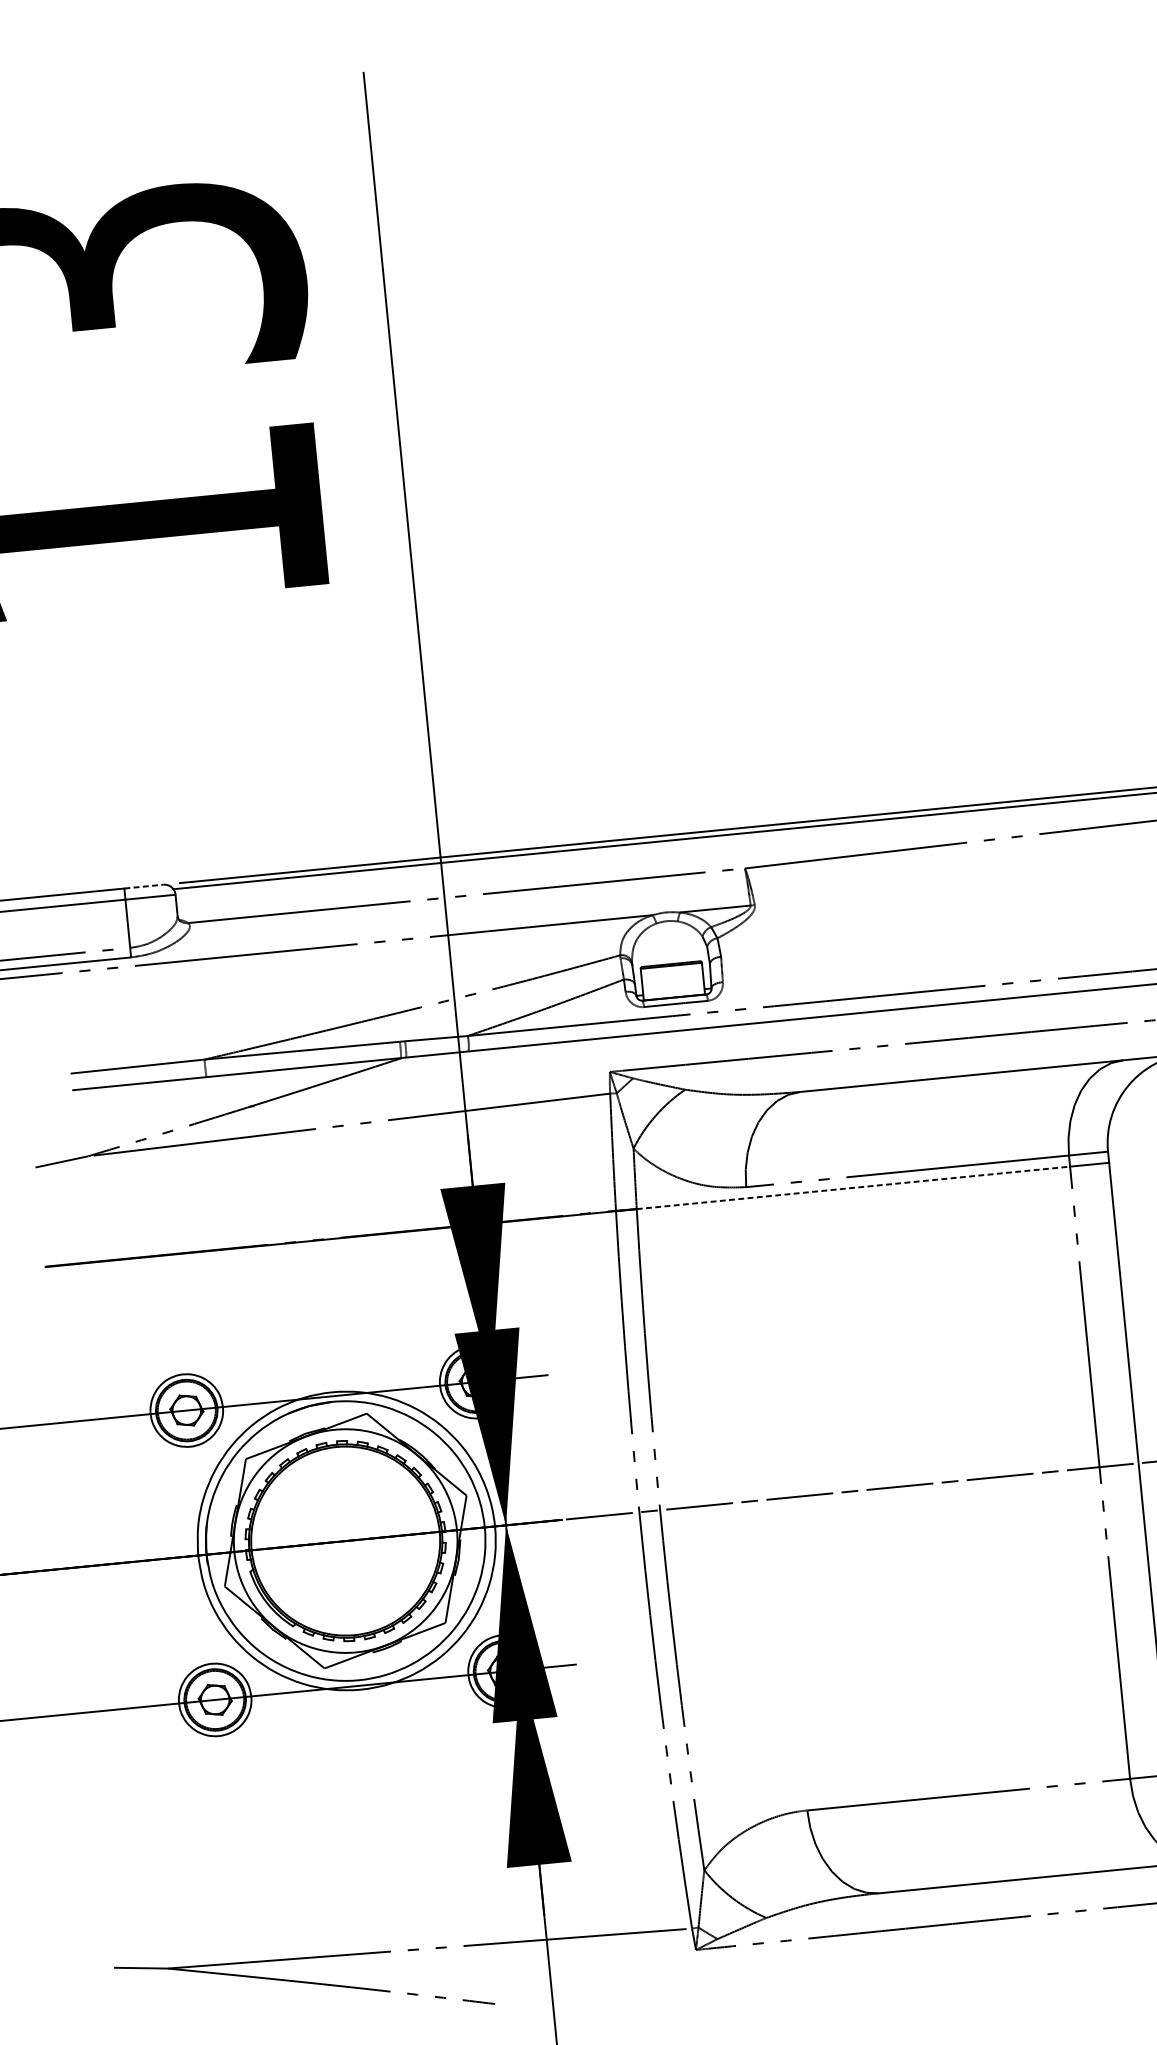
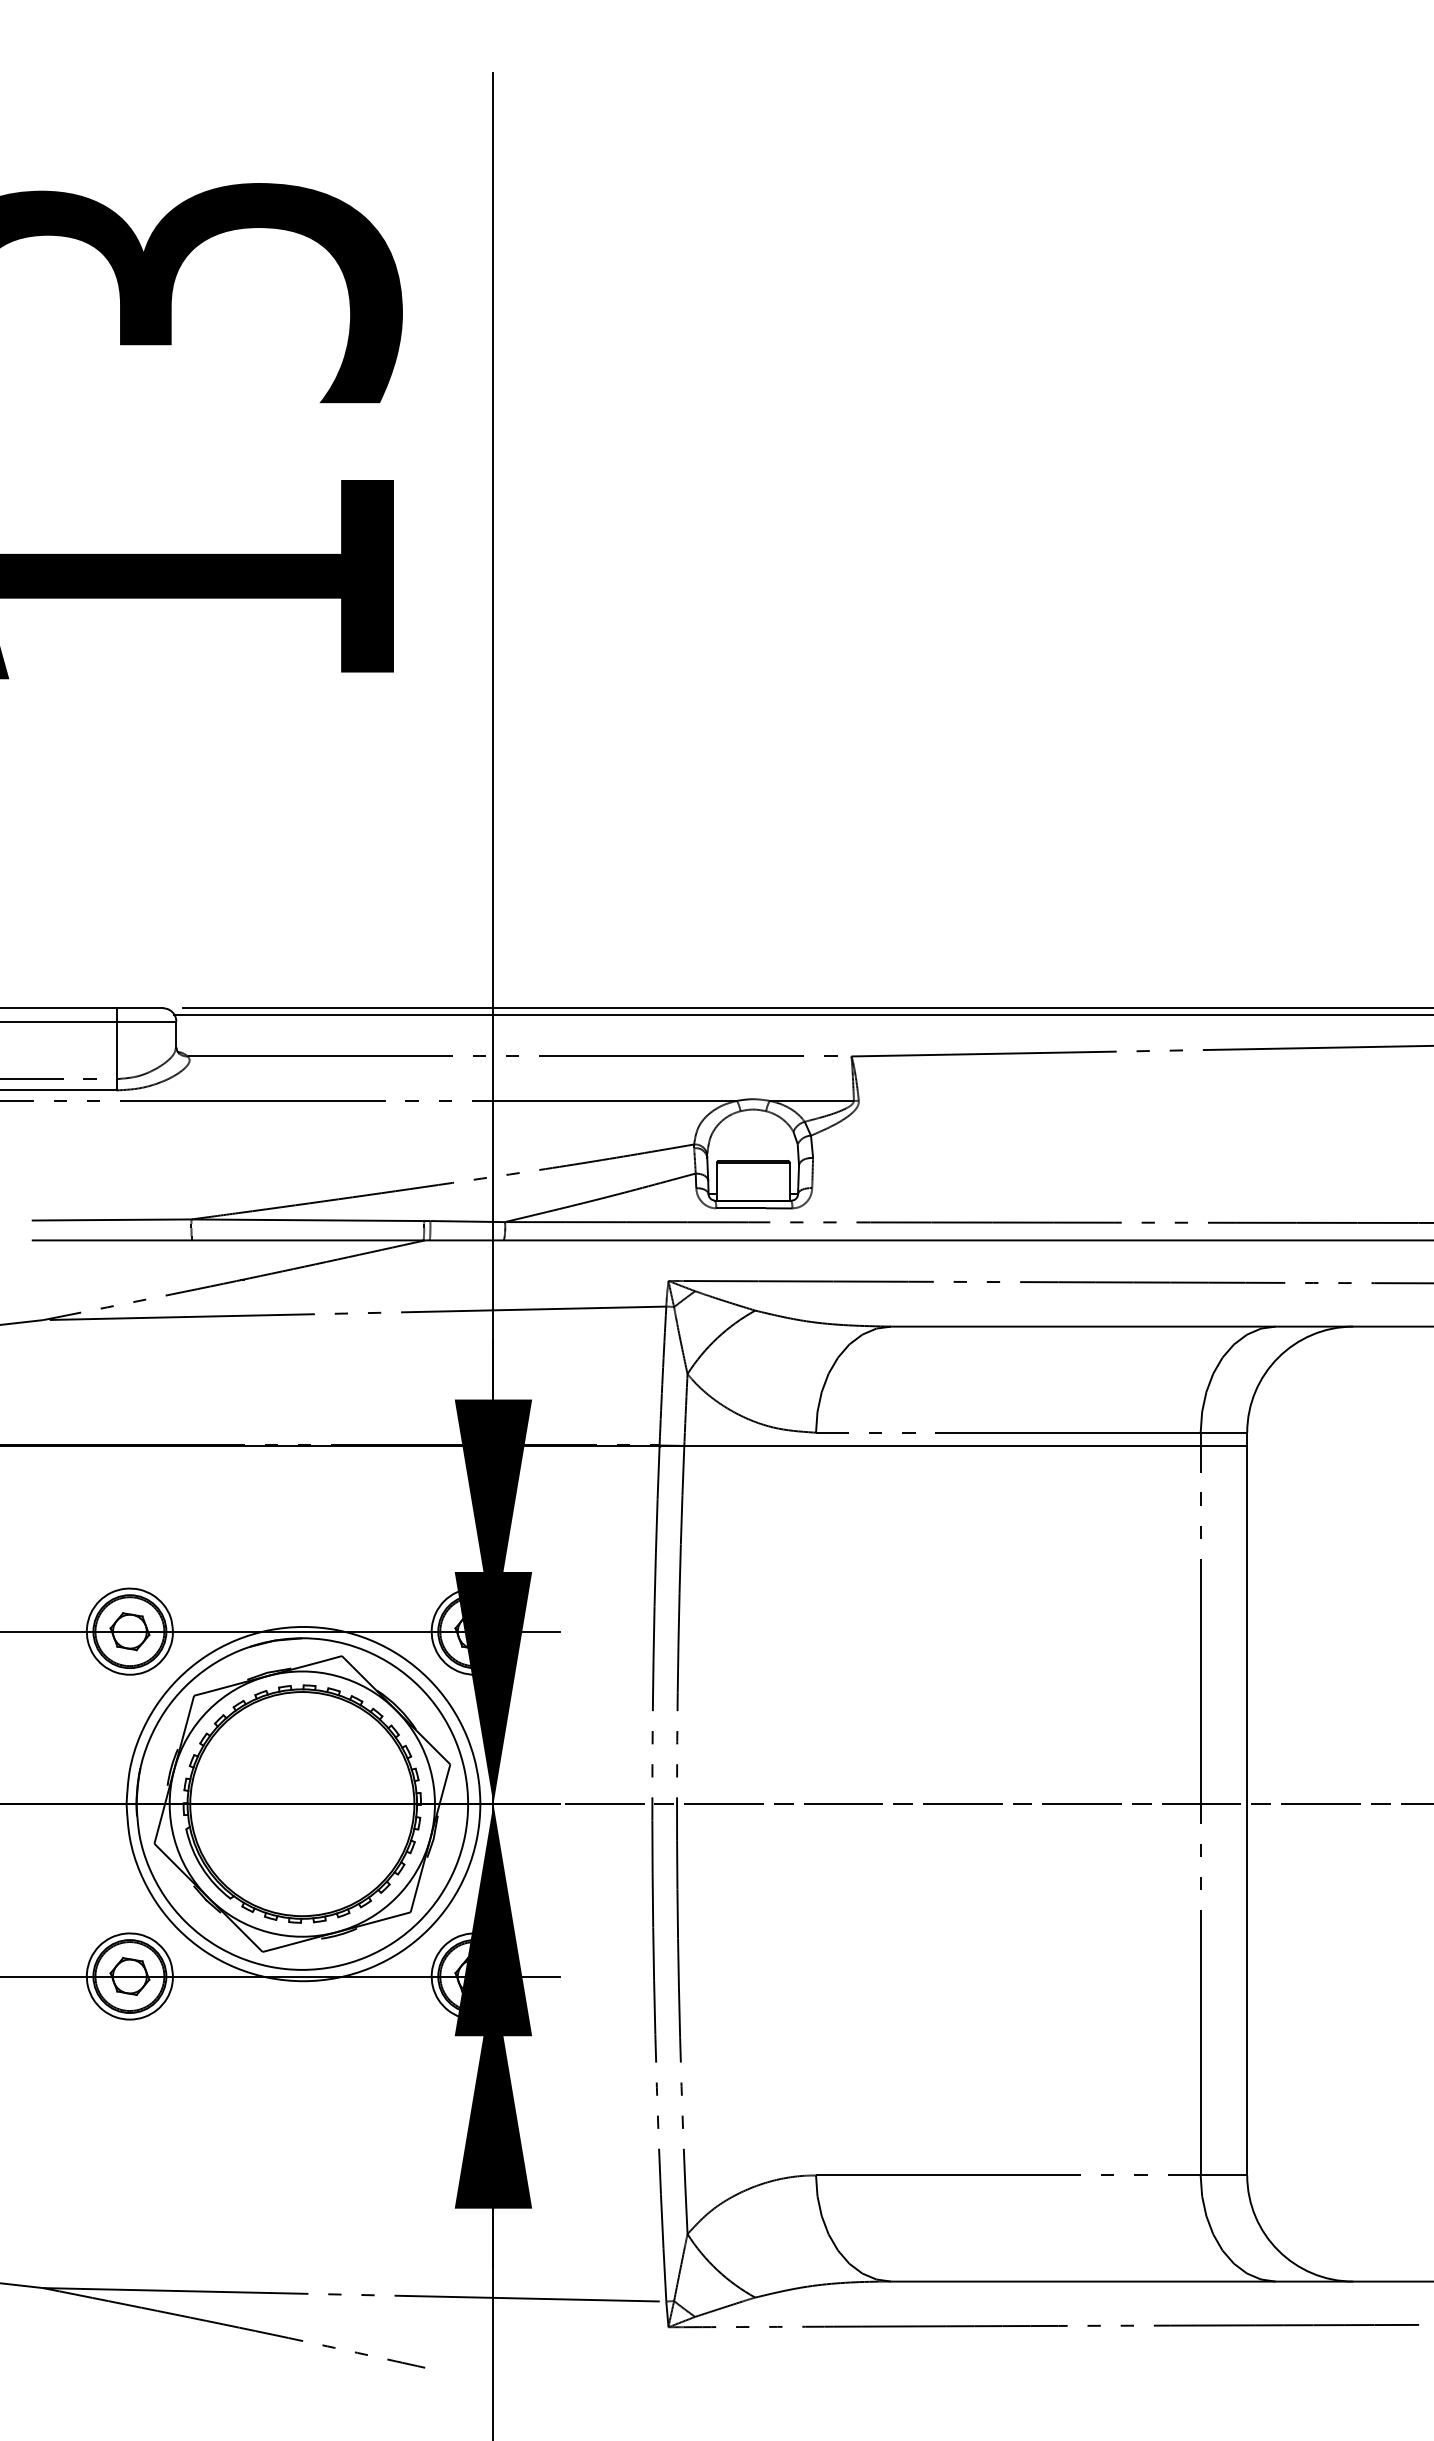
line: (144, 886) -> (140, 1008), dashed -> solid
line: (853, 1187) -> (942, 1445), dashed -> solid

